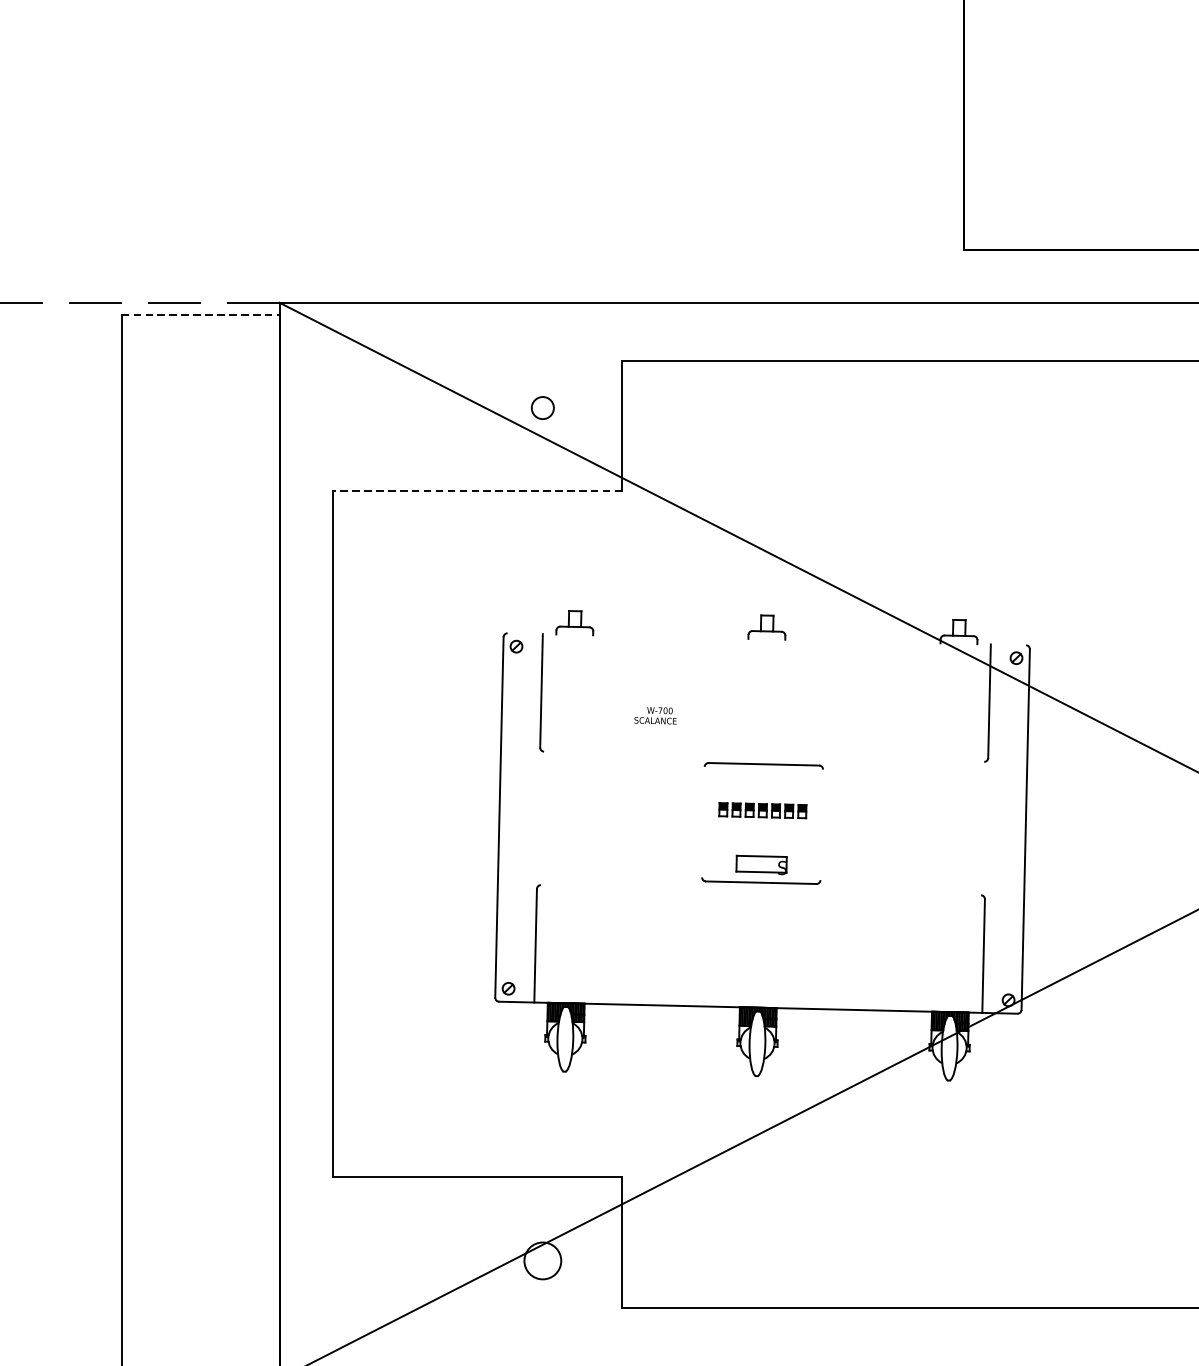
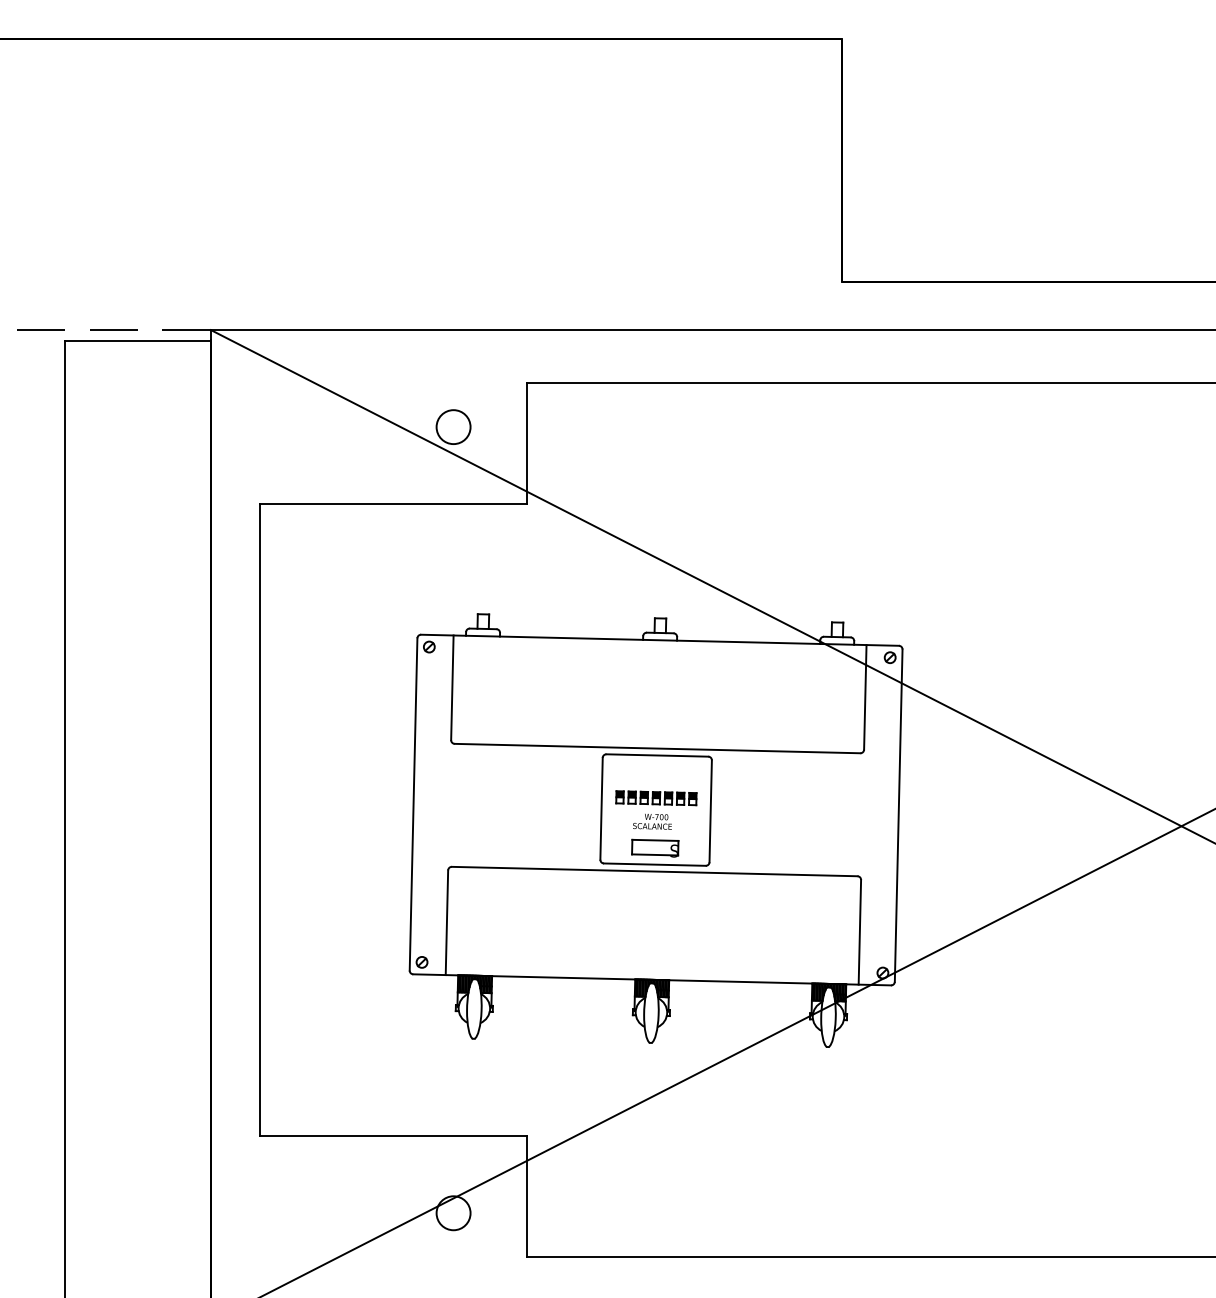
line: (201, 315) -> (138, 341), dashed -> solid
circle: (542, 408) -> (453, 427), size x1.67
line: (476, 490) -> (392, 503), dashed -> solid
line: (766, 638) -> (659, 639), added
text: (655, 715) -> (652, 821), moved
line: (764, 756) -> (657, 748), added
line: (703, 821) -> (601, 808), added
line: (821, 825) -> (710, 811), added
line: (760, 890) -> (654, 871), added

